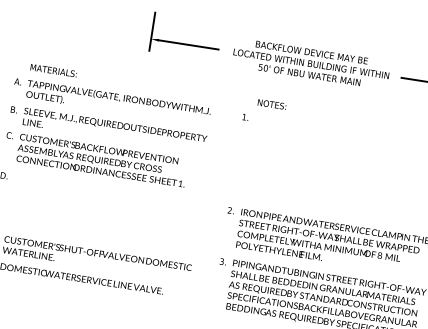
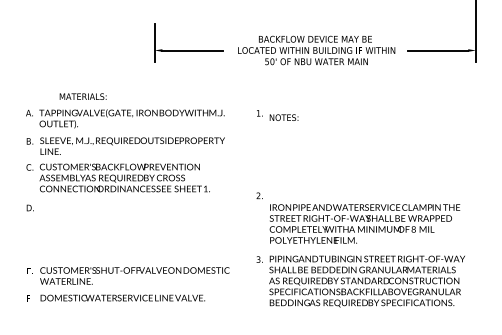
text: (53, 70) -> (82, 96), moved
text: (271, 104) -> (283, 117), moved
text: (230, 210) -> (259, 195), moved

